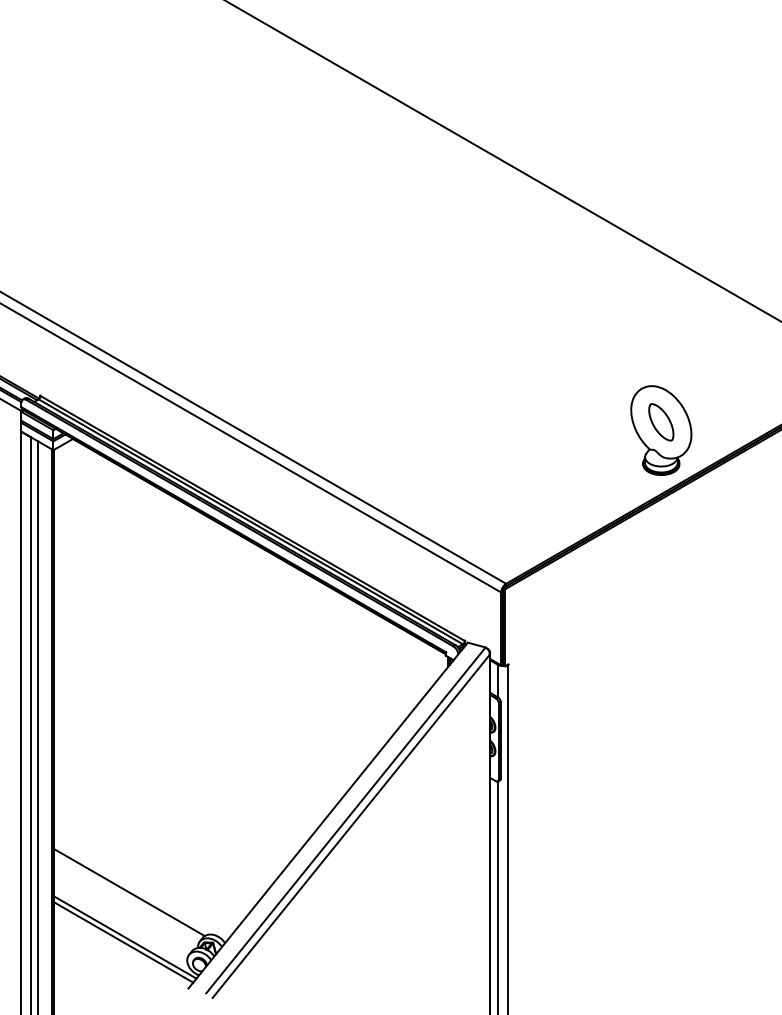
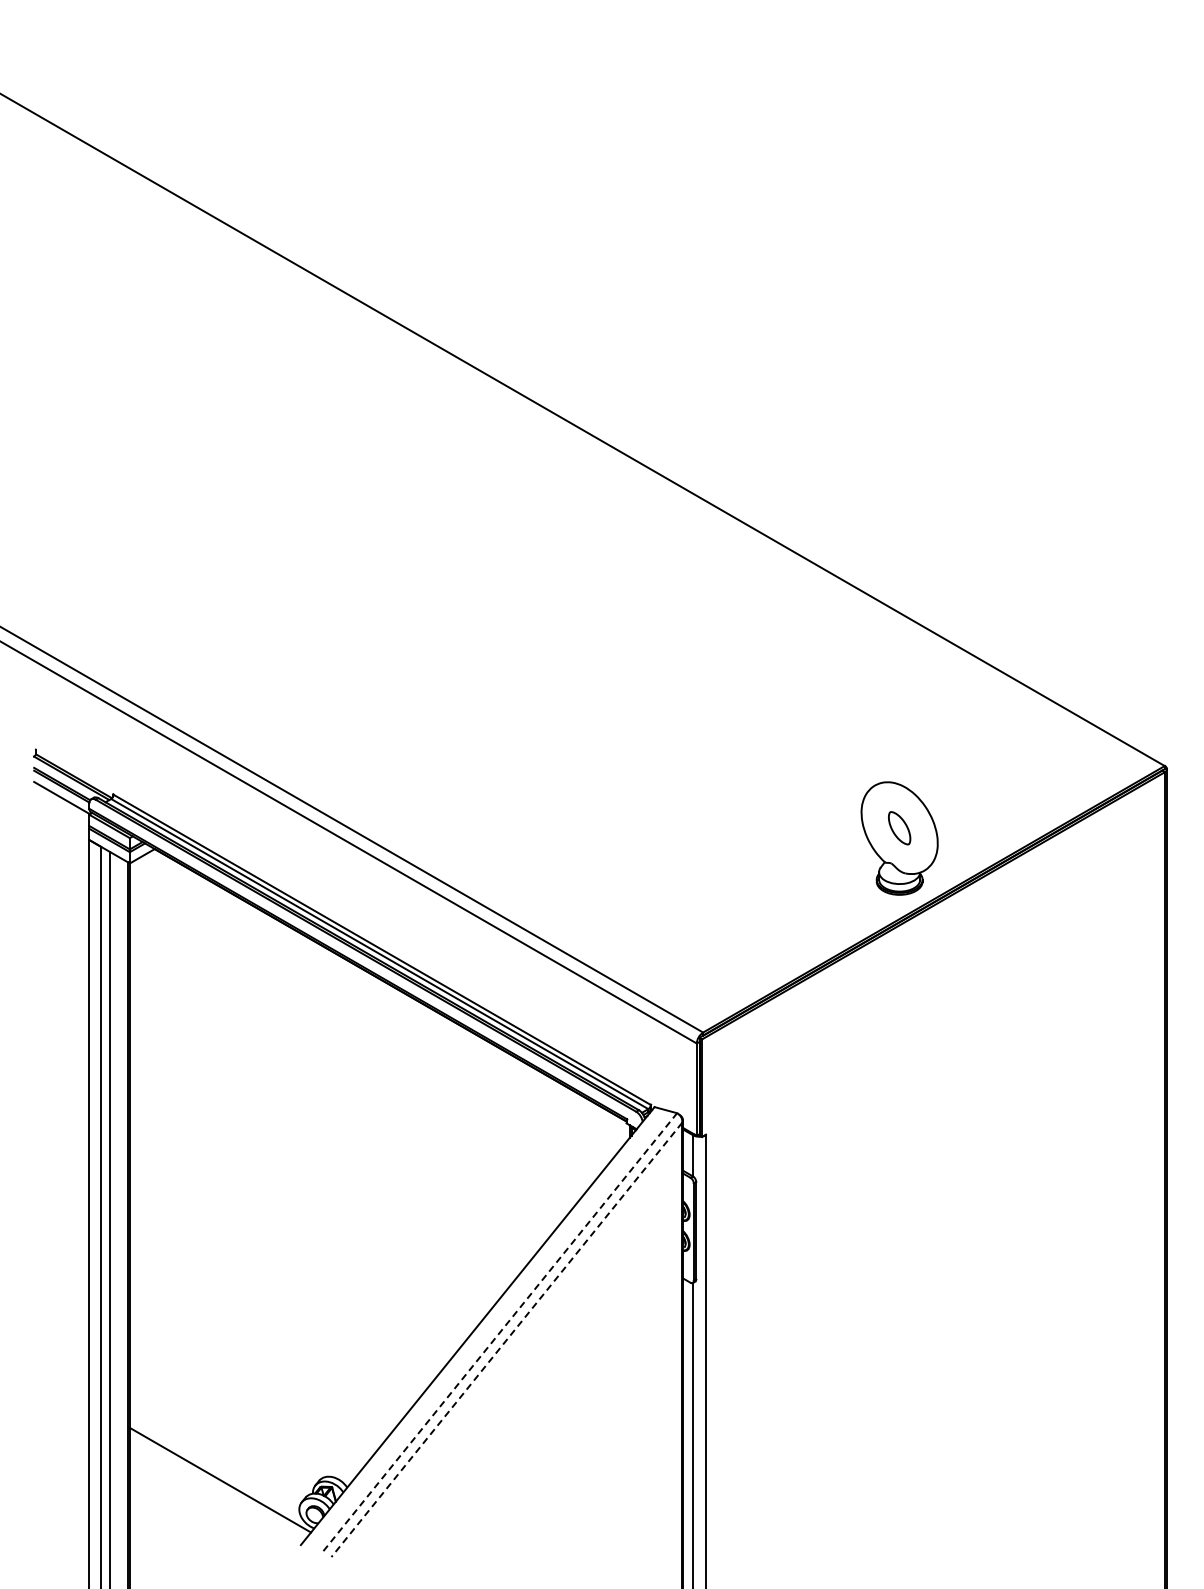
part: (661, 422) -> (899, 828), size x0.7
line: (346, 819) -> (500, 1331), solid -> dashed
line: (350, 826) -> (506, 1340), solid -> dashed
line: (128, 892) -> (225, 1423), removed
line: (123, 942) -> (218, 1486), removed

